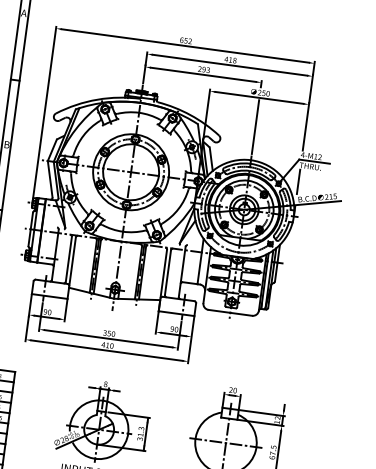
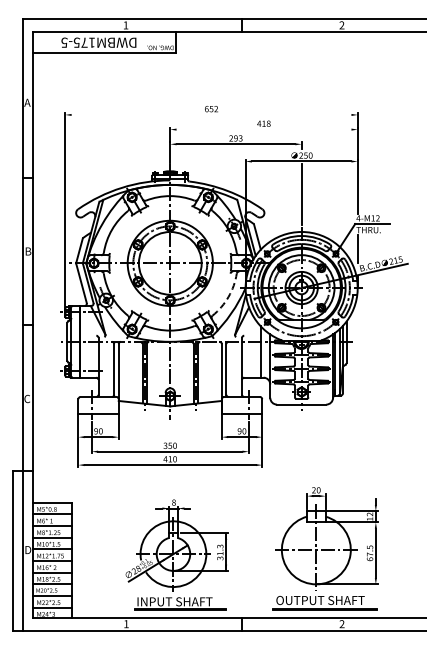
line: (185, 45) -> (211, 114), removed
line: (229, 65) -> (263, 129), removed
arc: (178, 209) -> (228, 297), solid -> dashed

